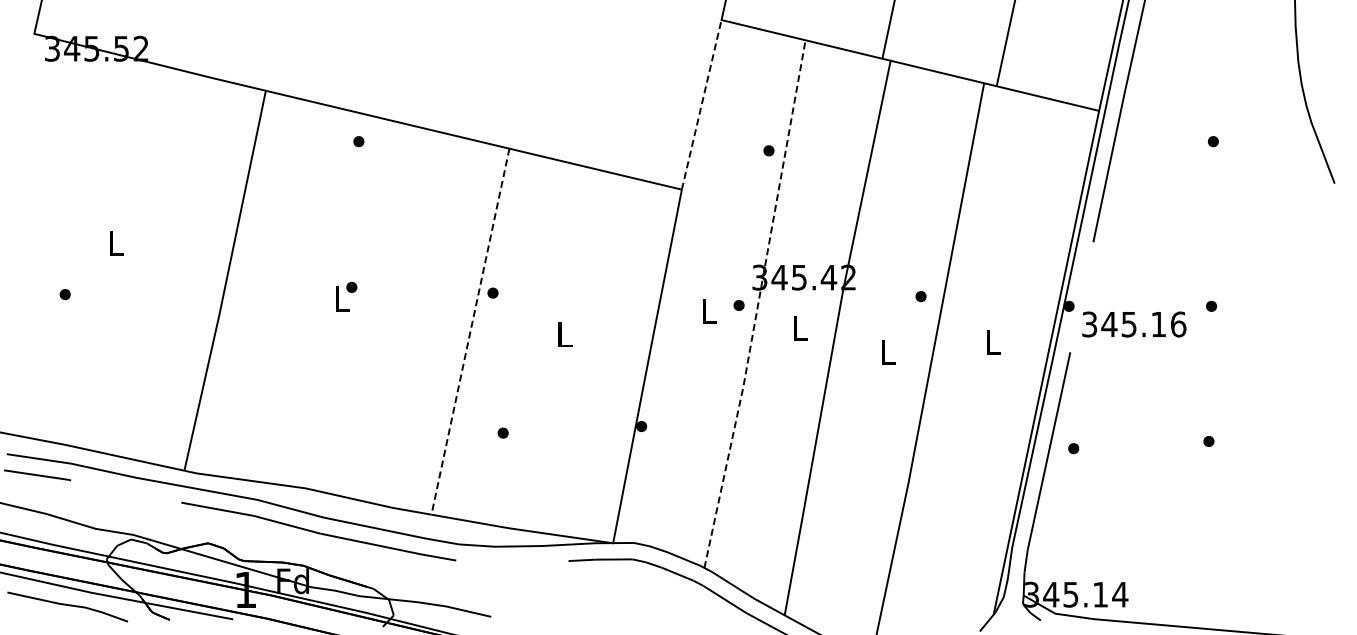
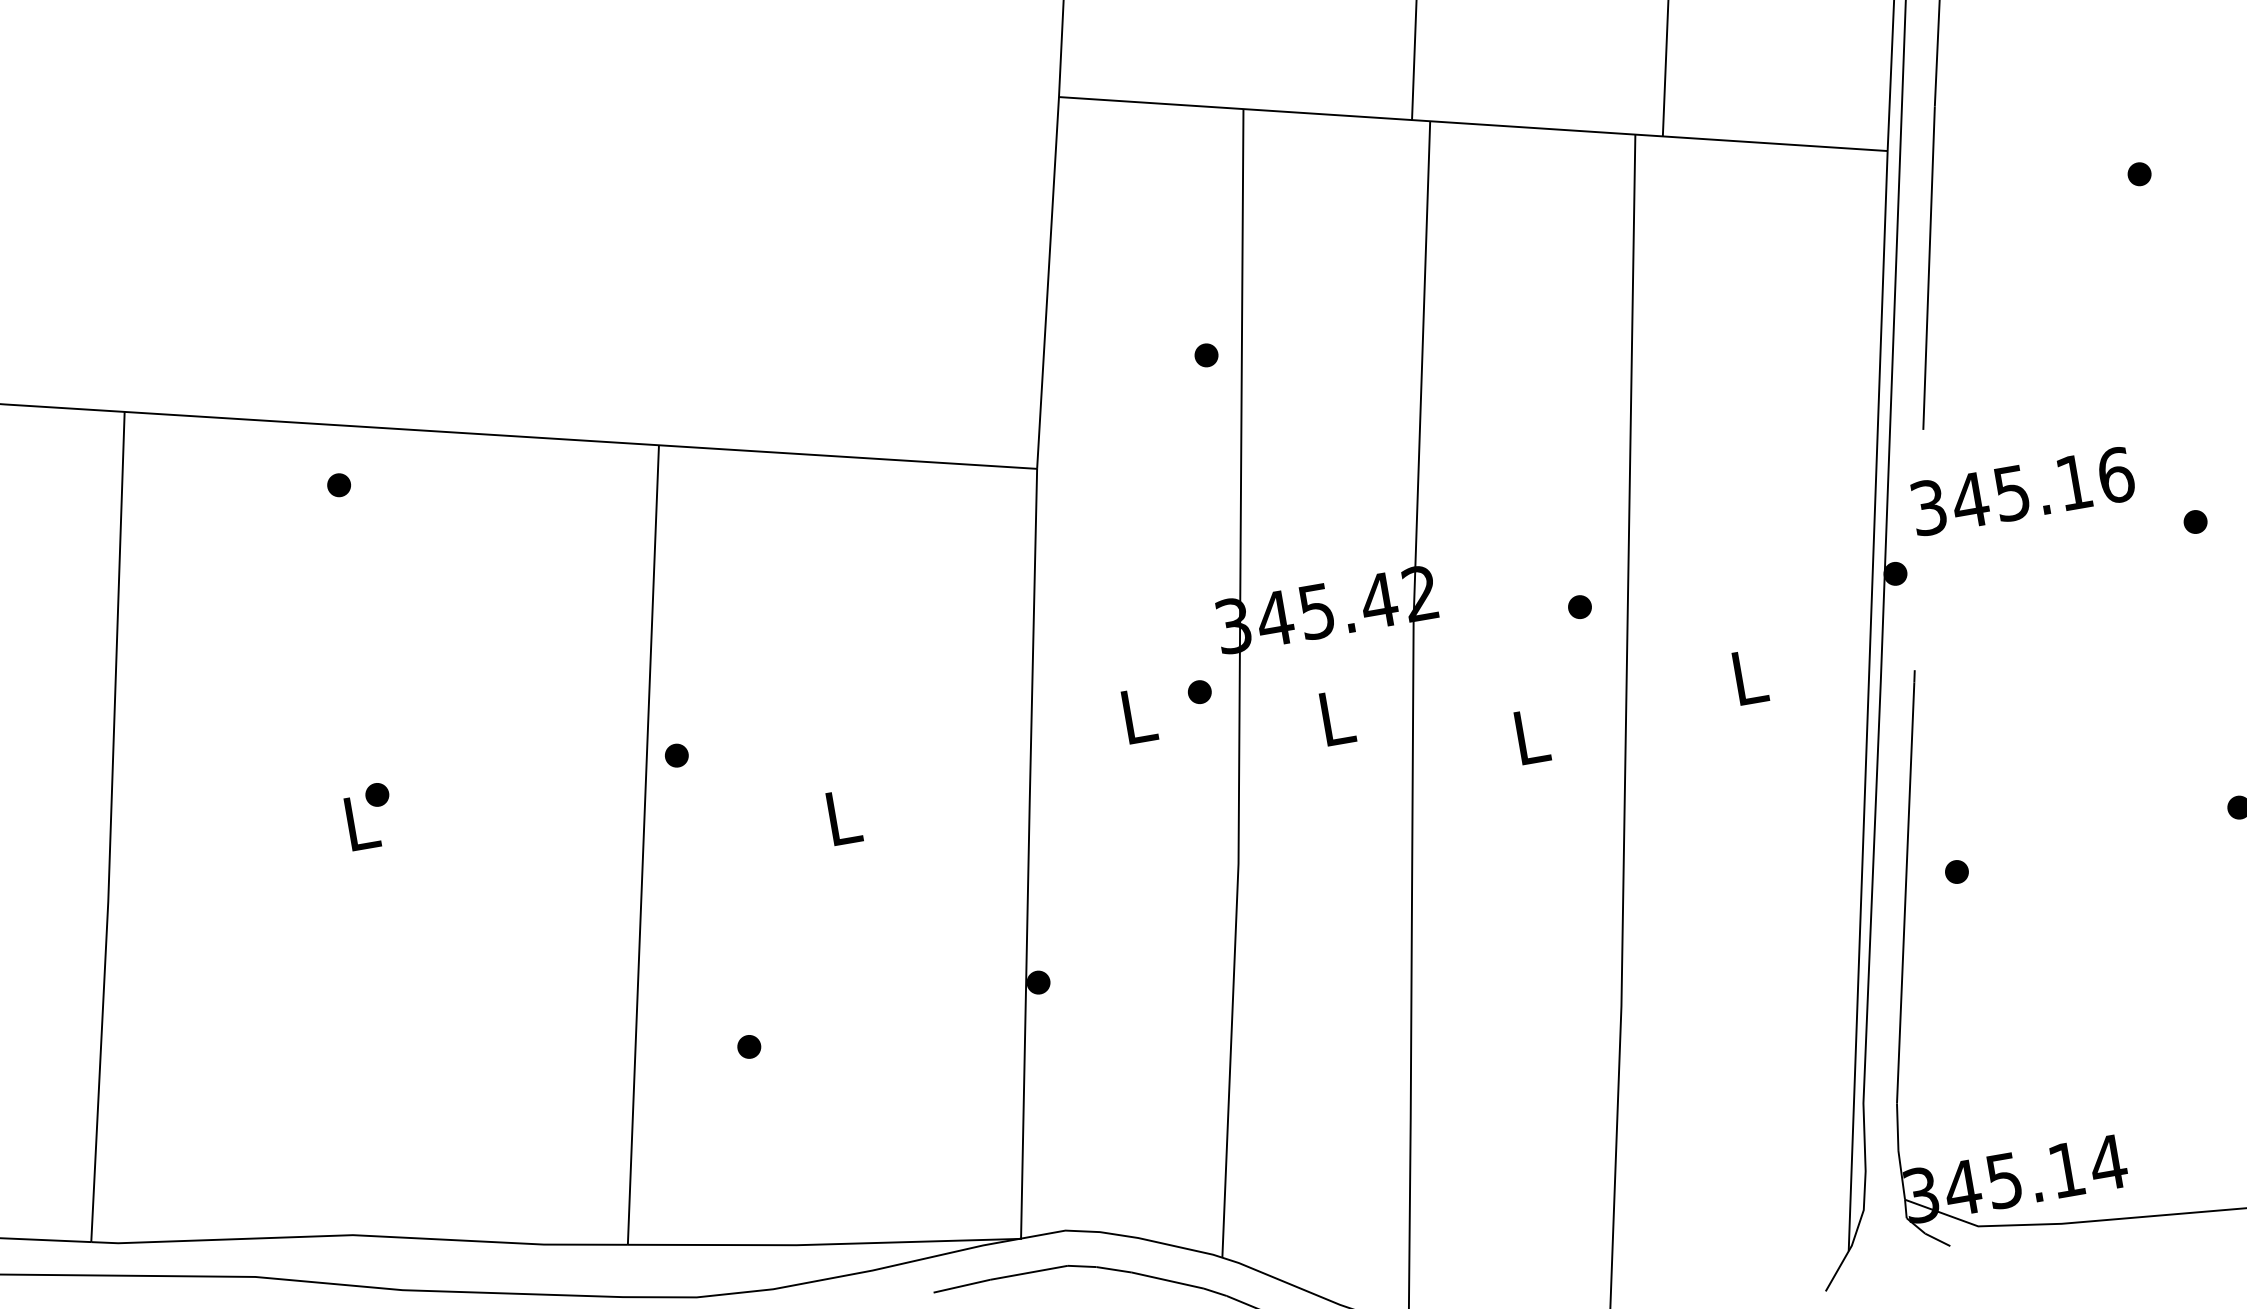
line: (701, 104) -> (1047, 282), dashed -> solid
line: (758, 305) -> (1240, 685), dashed -> solid
text: (1134, 324) -> (2023, 491), moved
line: (470, 332) -> (643, 846), dashed -> solid

